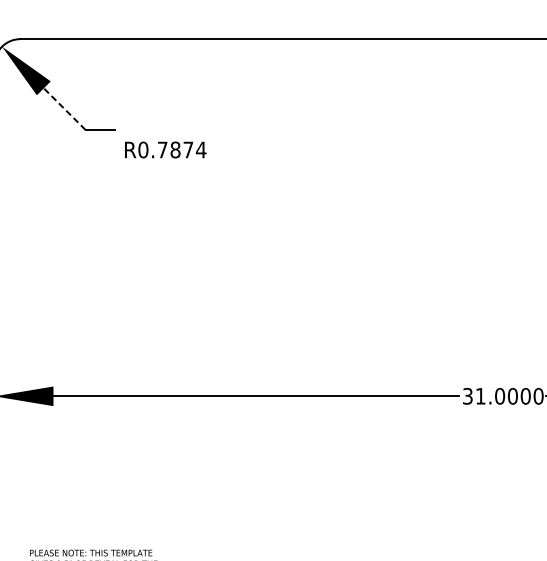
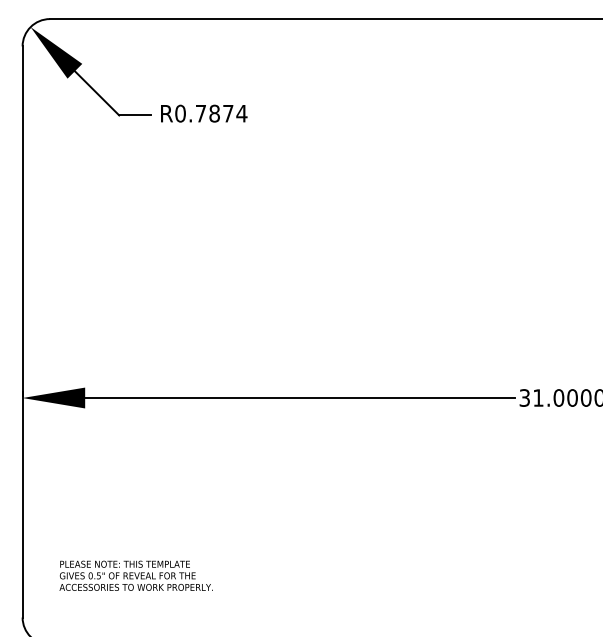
line: (64, 109) -> (96, 93), dashed -> solid
text: (165, 149) -> (204, 113), moved

